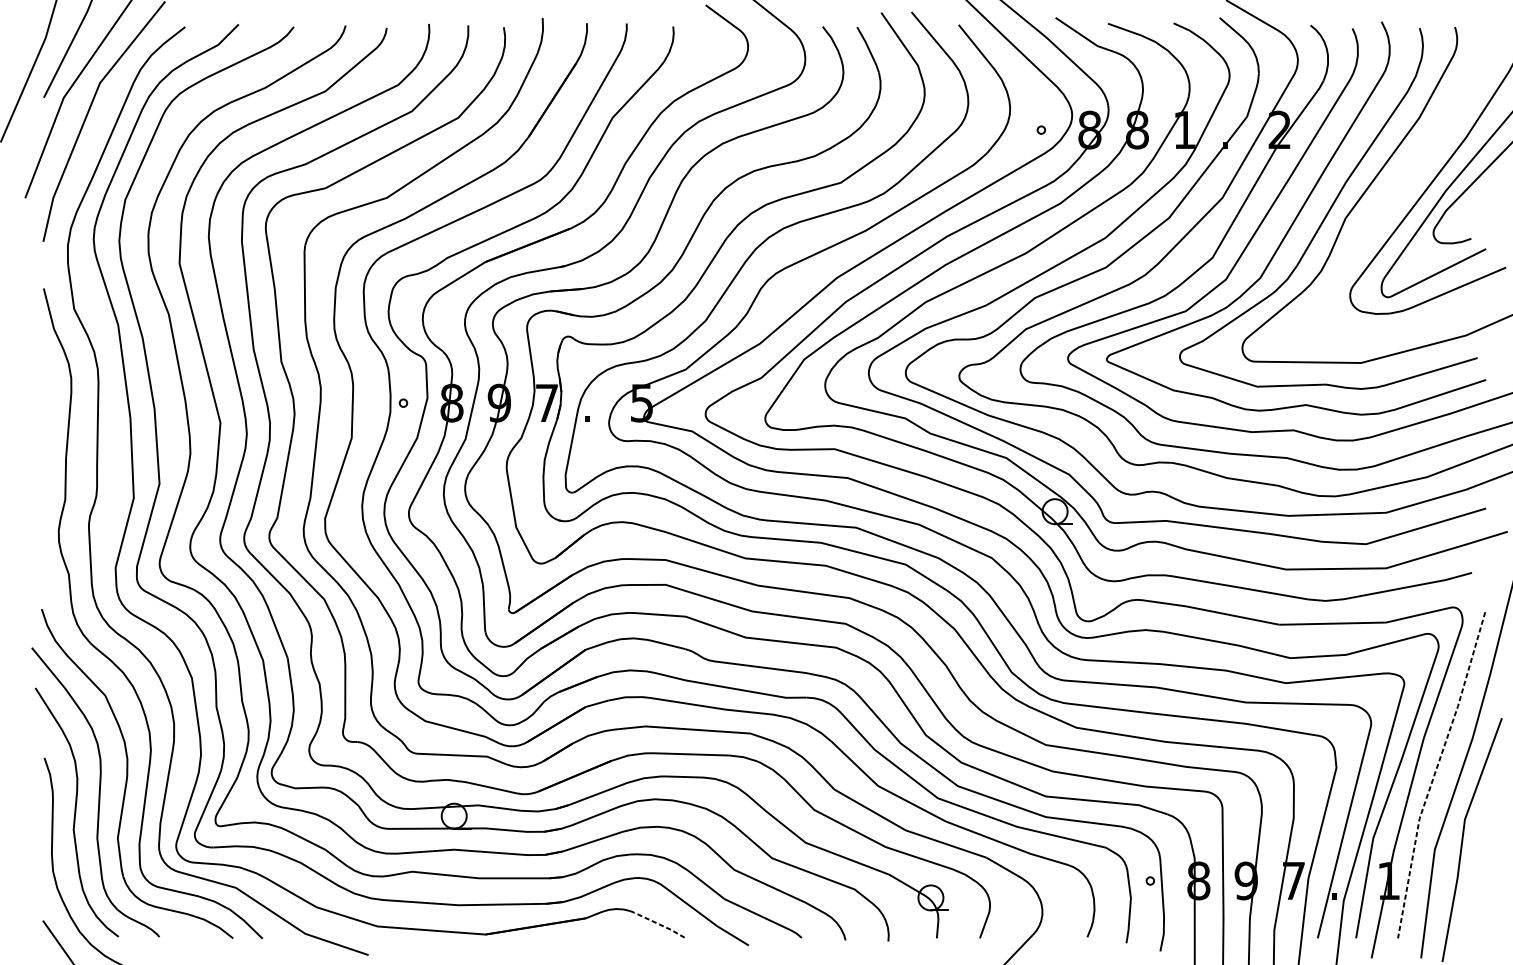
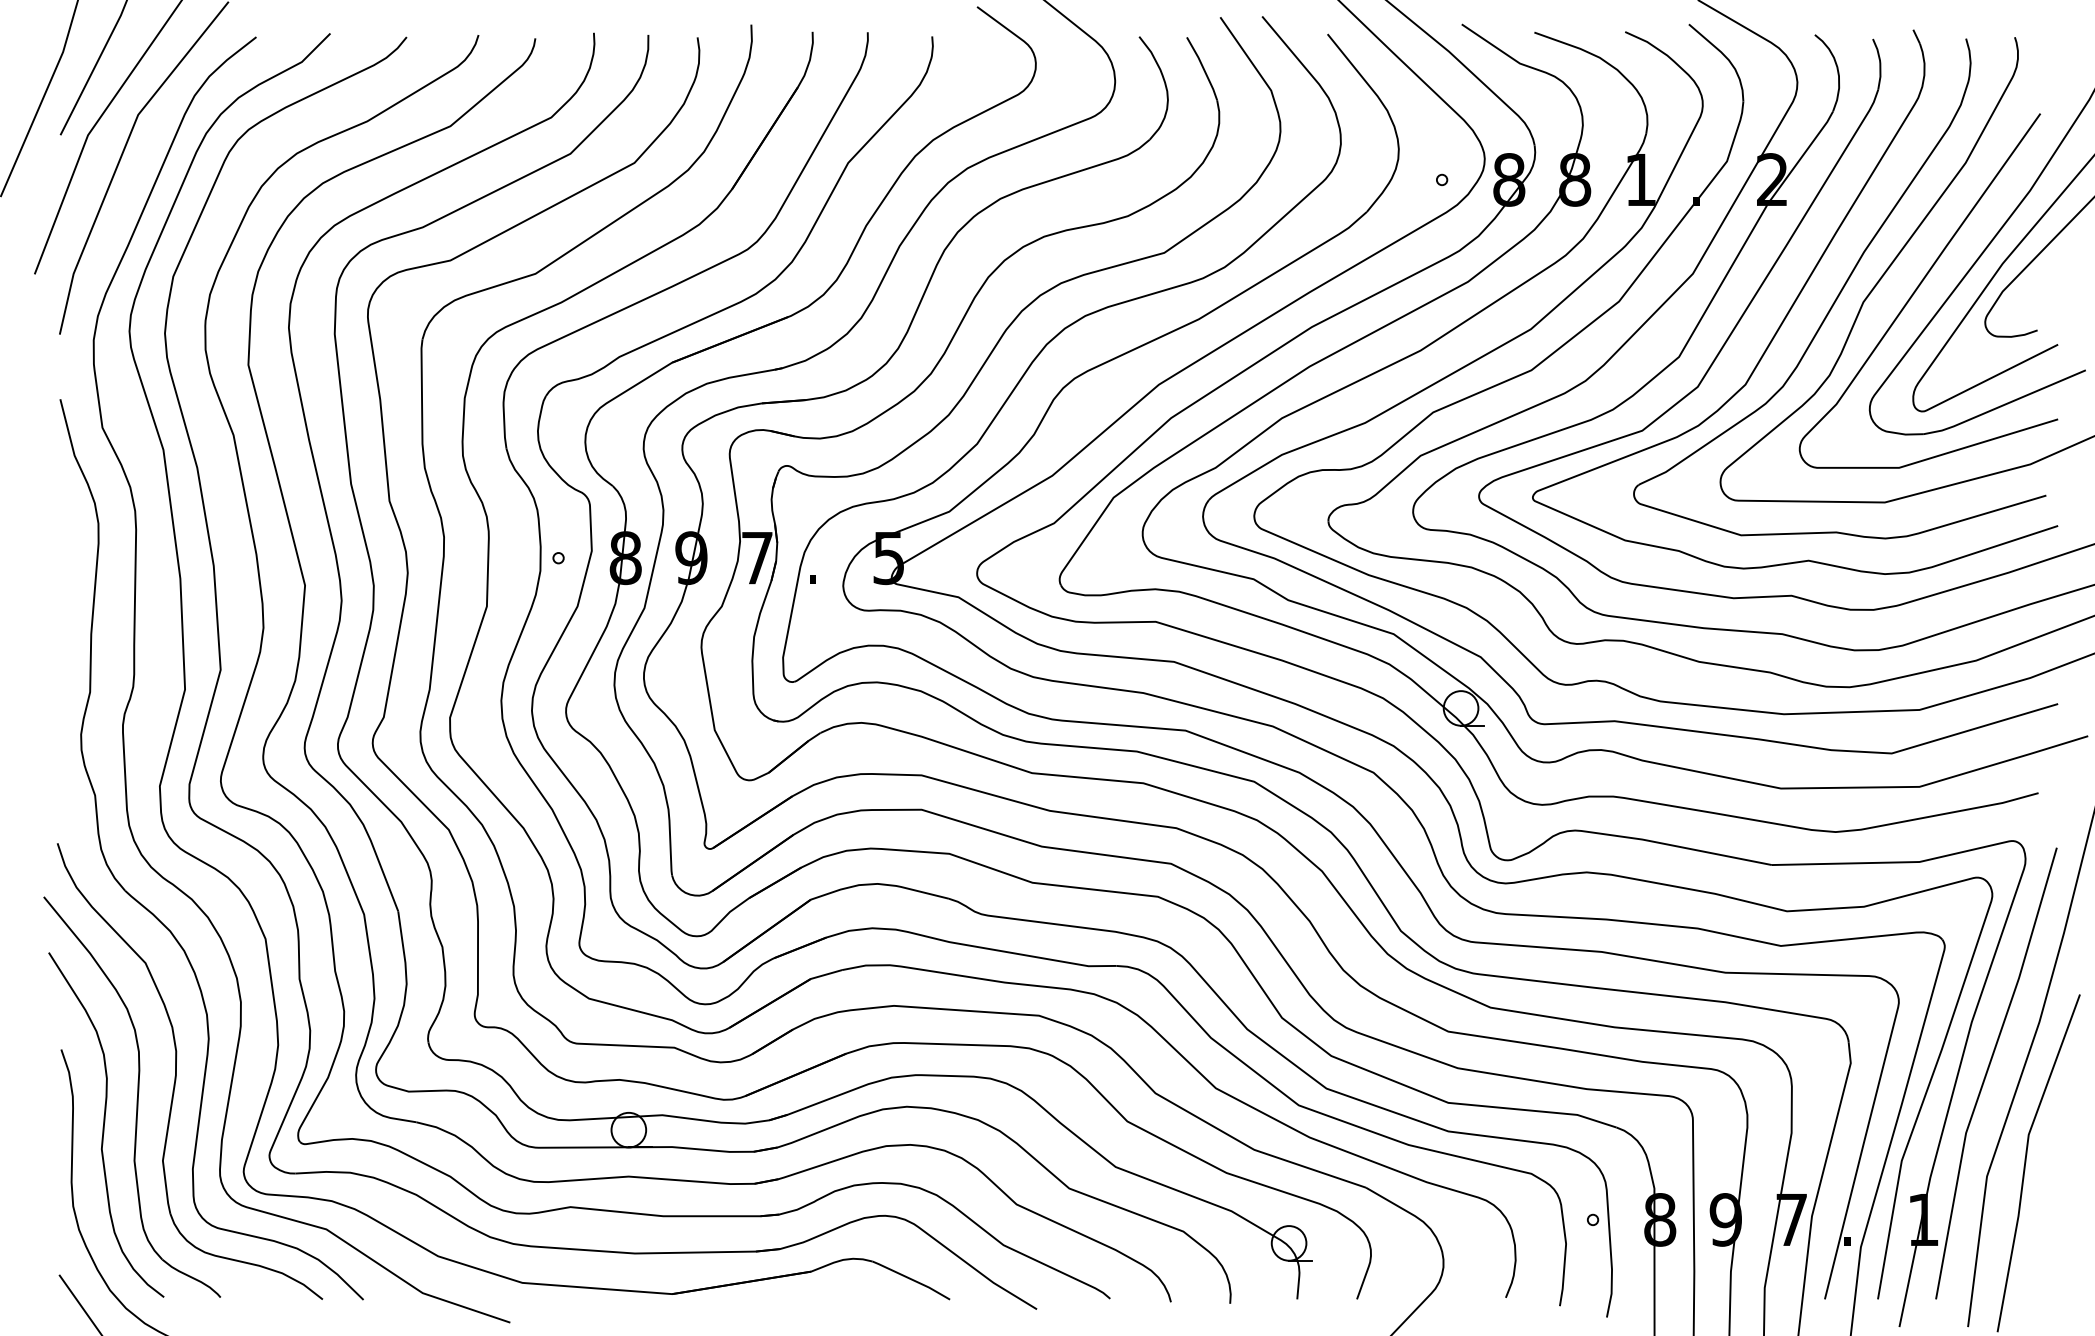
curve: (1386, 206) -> (1920, 285), added
line: (1435, 773) -> (1987, 1071), dashed -> solid
line: (659, 924) -> (912, 1279), dashed -> solid

